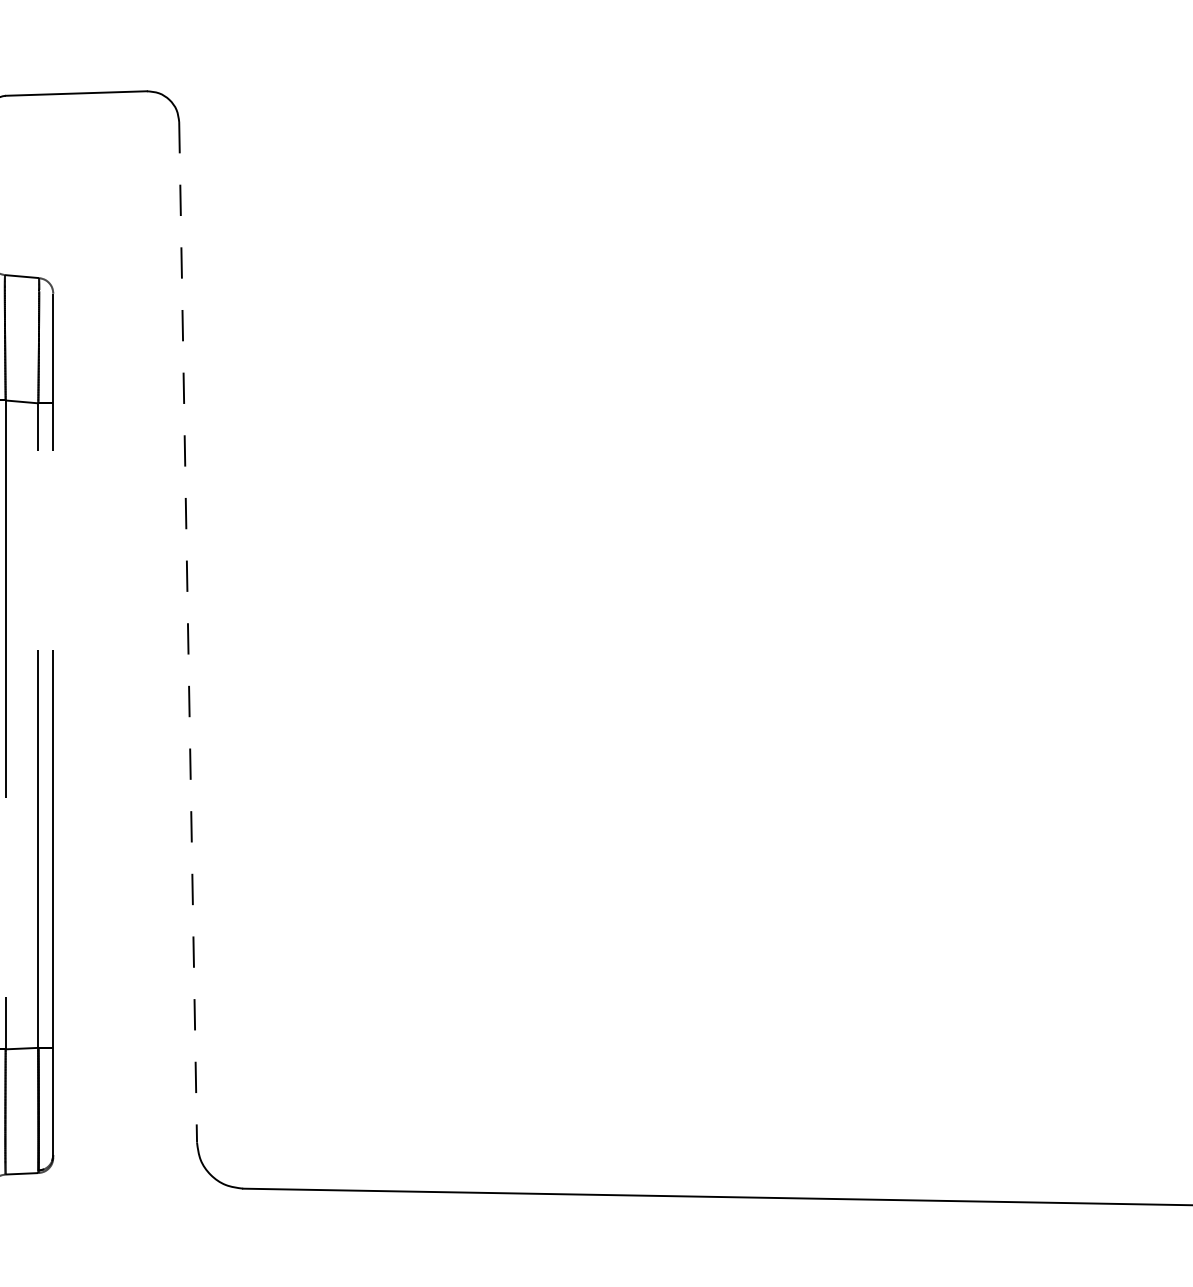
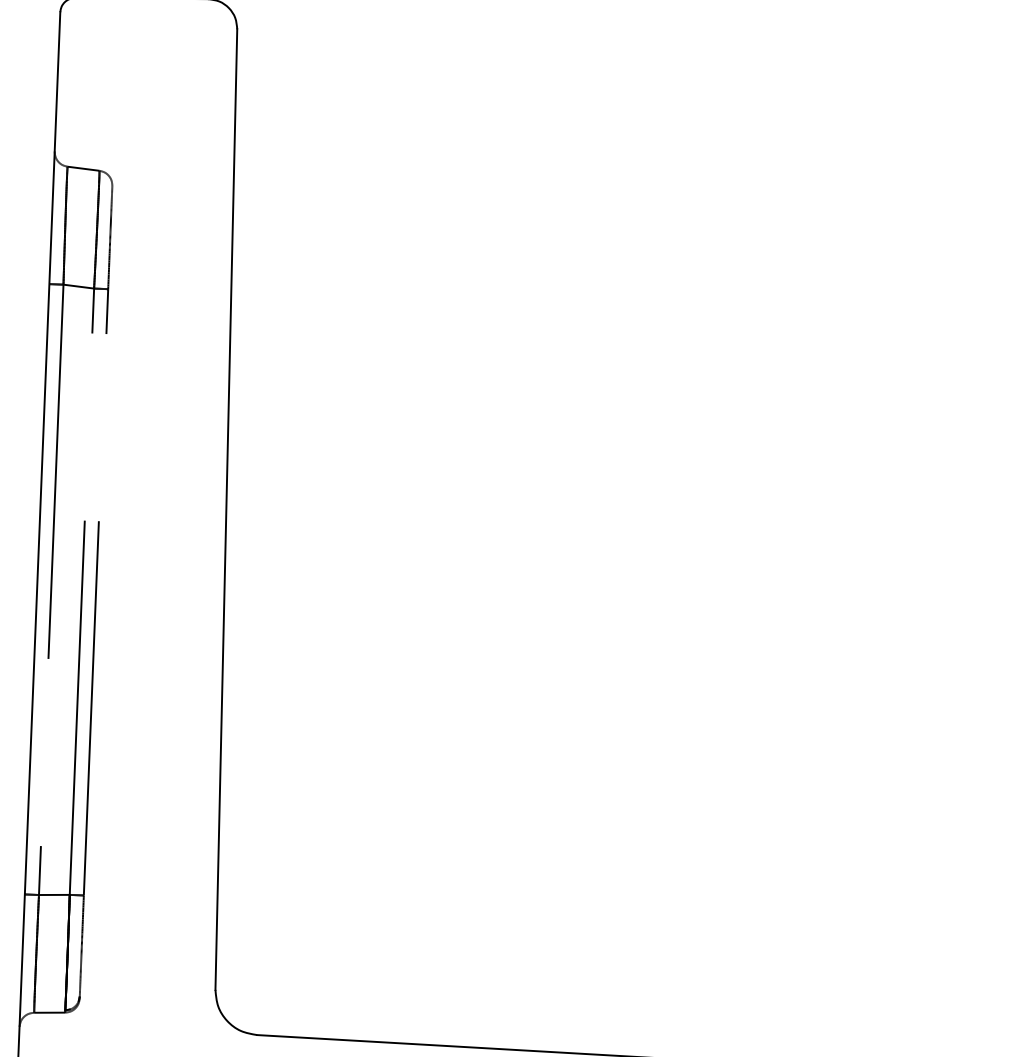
line: (188, 632) -> (226, 509), dashed -> solid

